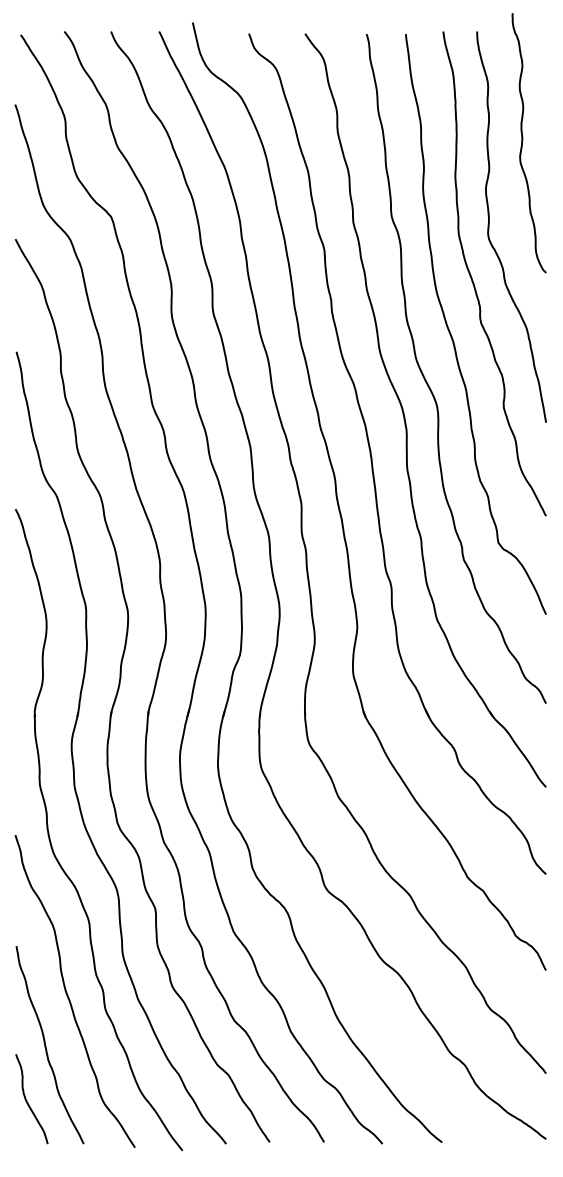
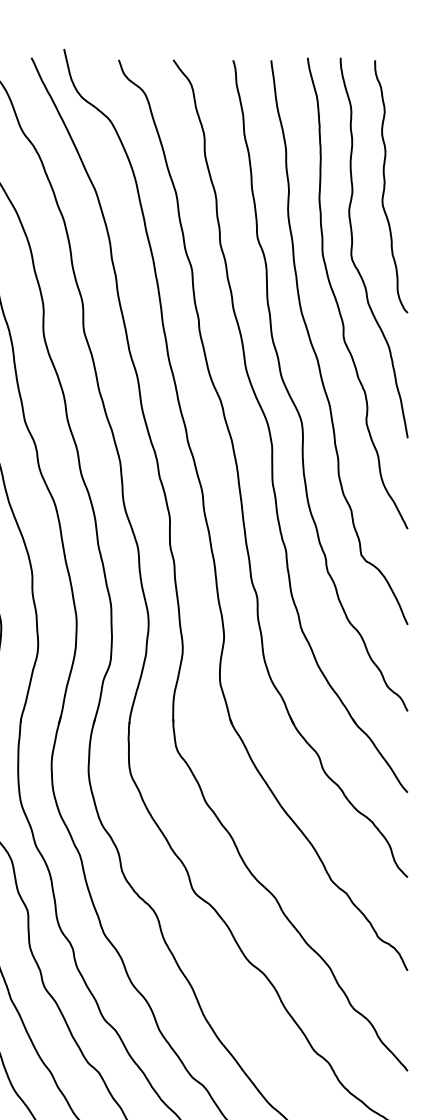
curve: (523, 140) -> (385, 184), moved

